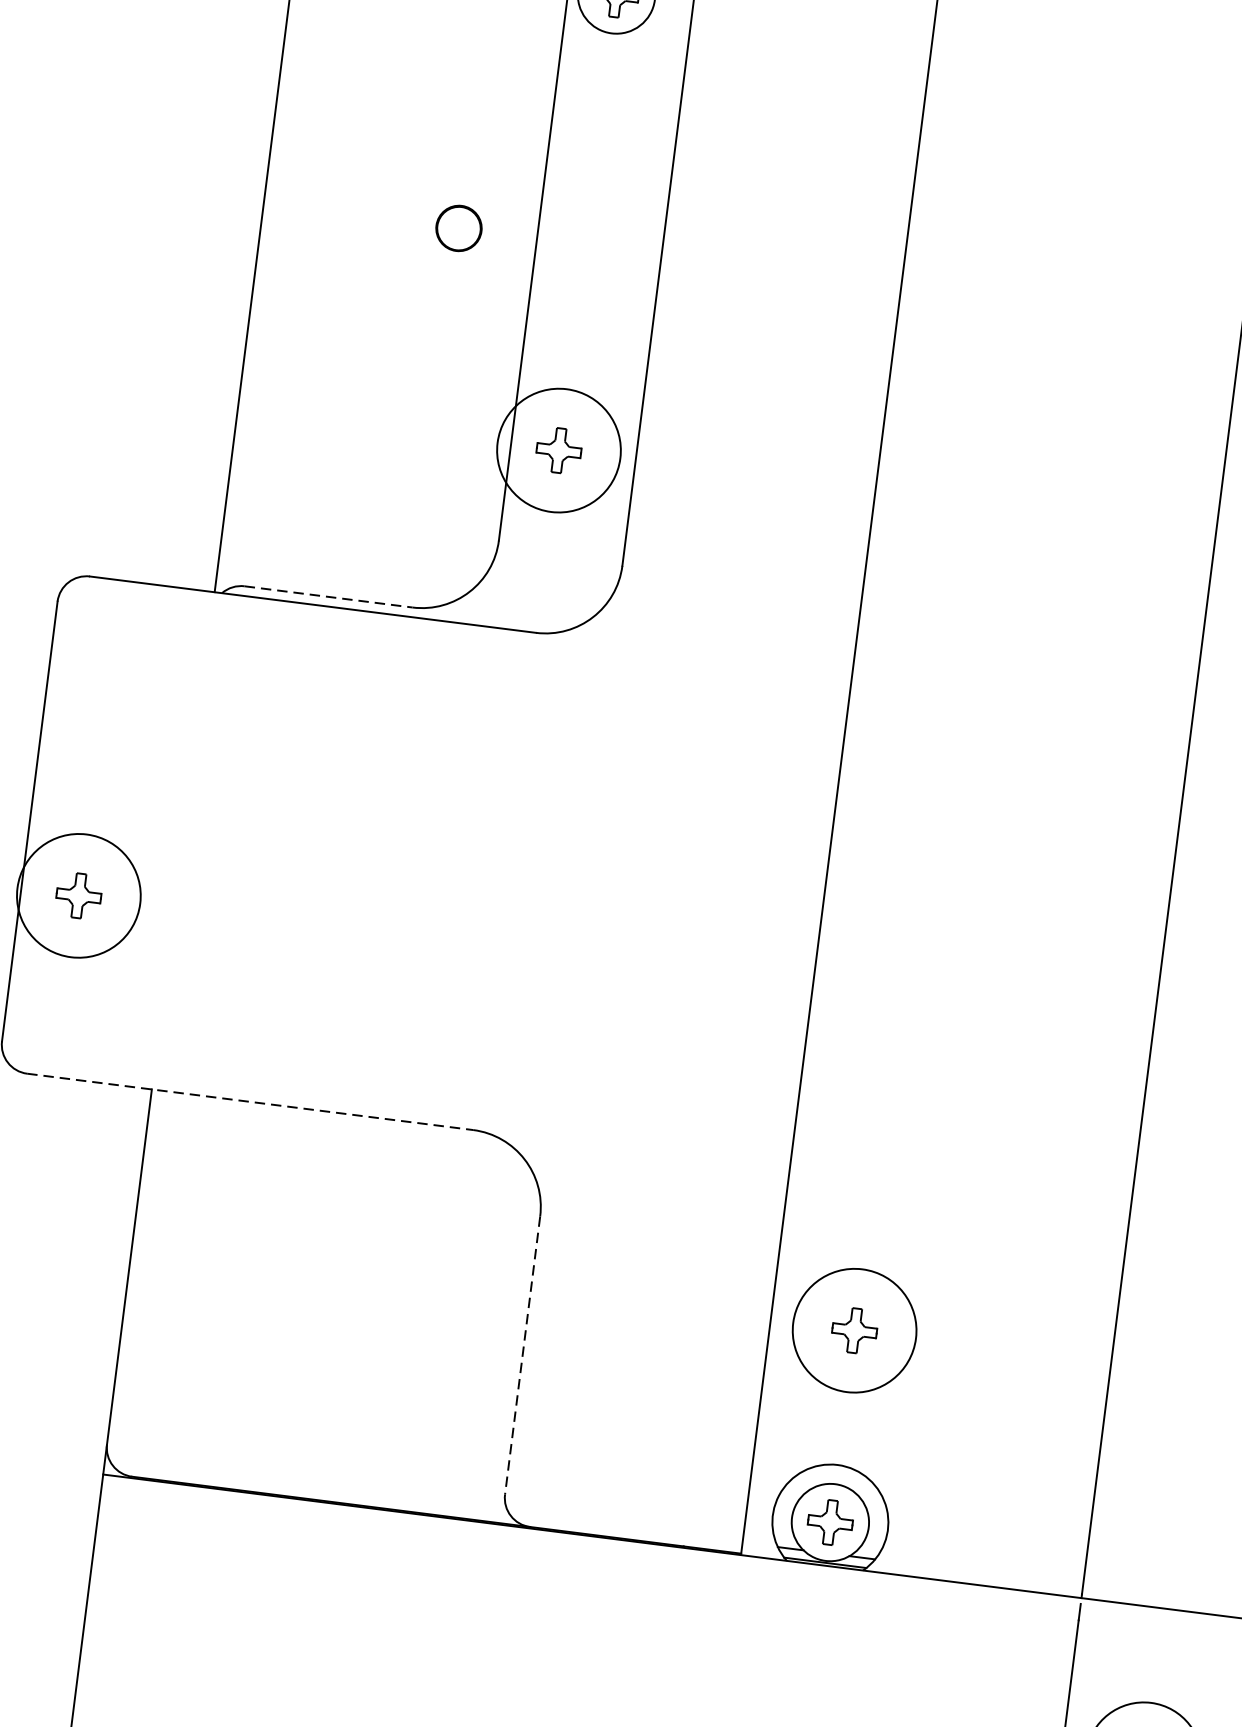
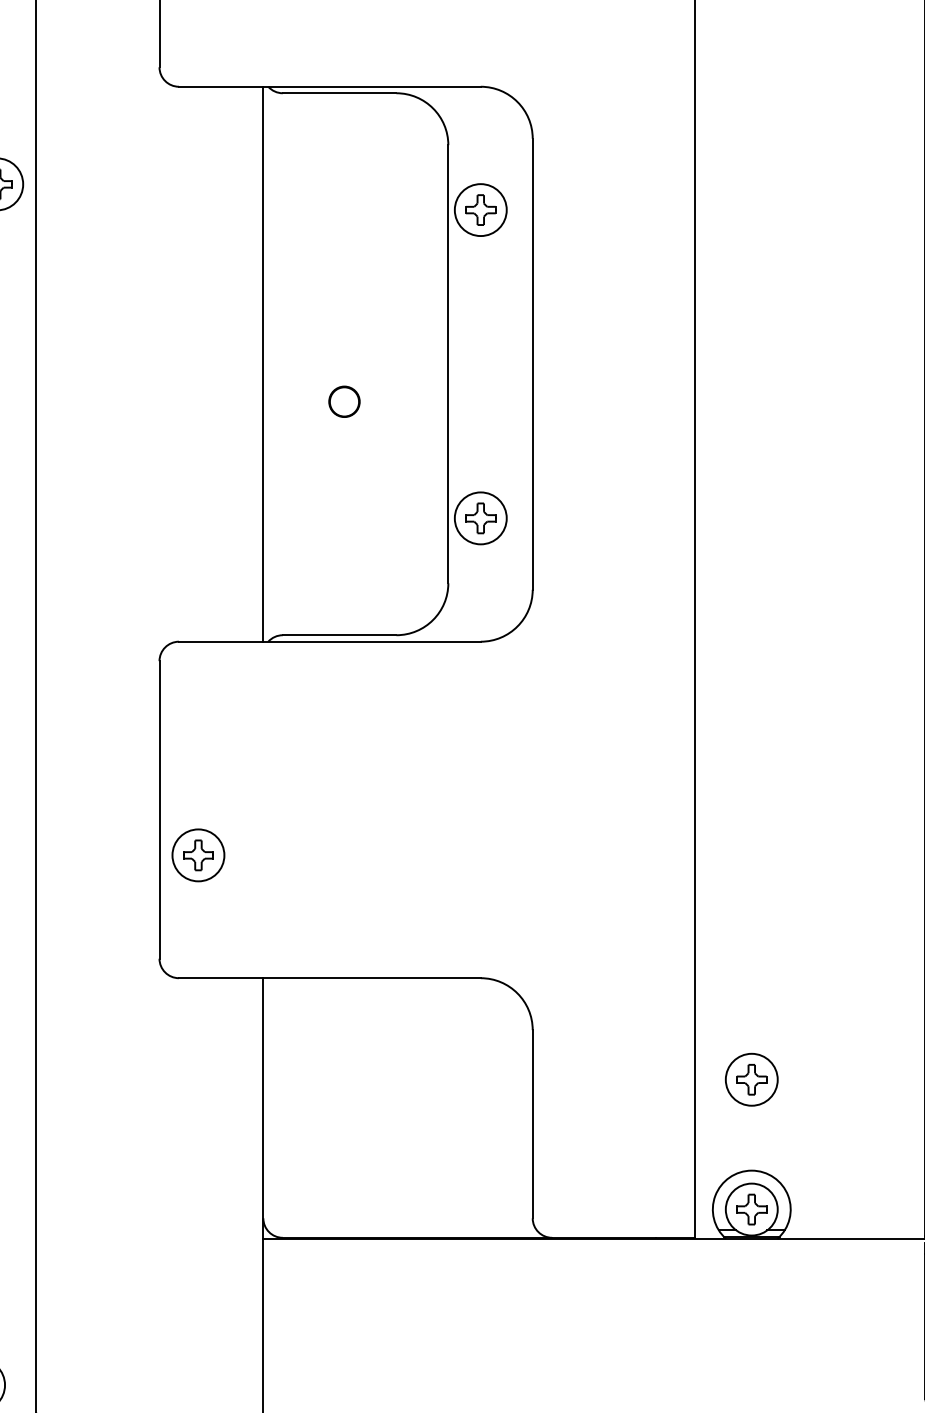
circle: (459, 227) -> (344, 401), moved
circle: (558, 450) -> (480, 518), size x0.62
line: (328, 597) -> (339, 635), dashed -> solid
circle: (78, 896) -> (198, 855), size x0.62
line: (249, 1102) -> (329, 978), dashed -> solid
circle: (854, 1330) -> (751, 1079), size x0.62
line: (522, 1355) -> (532, 1124), dashed -> solid

